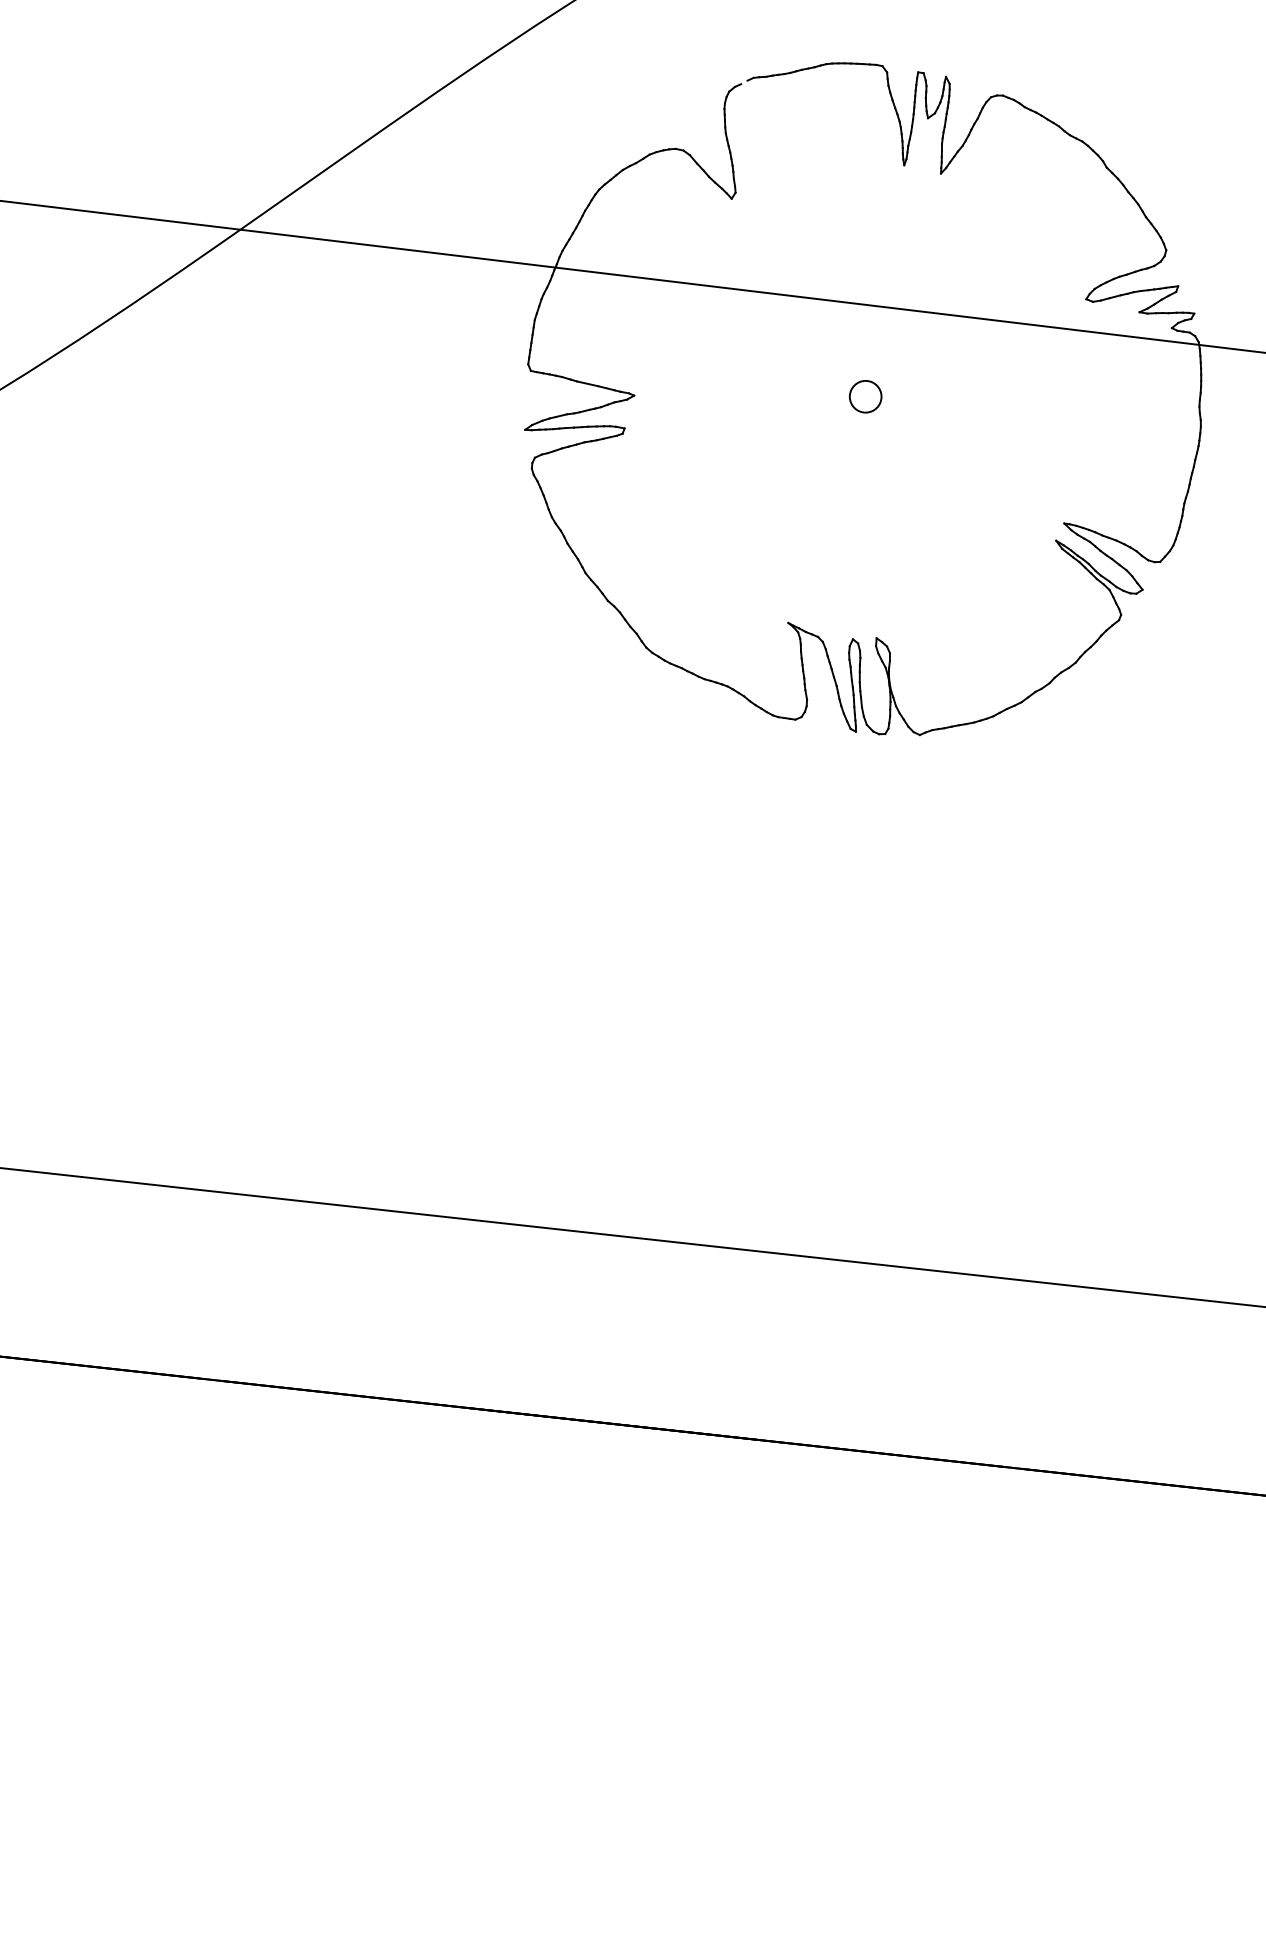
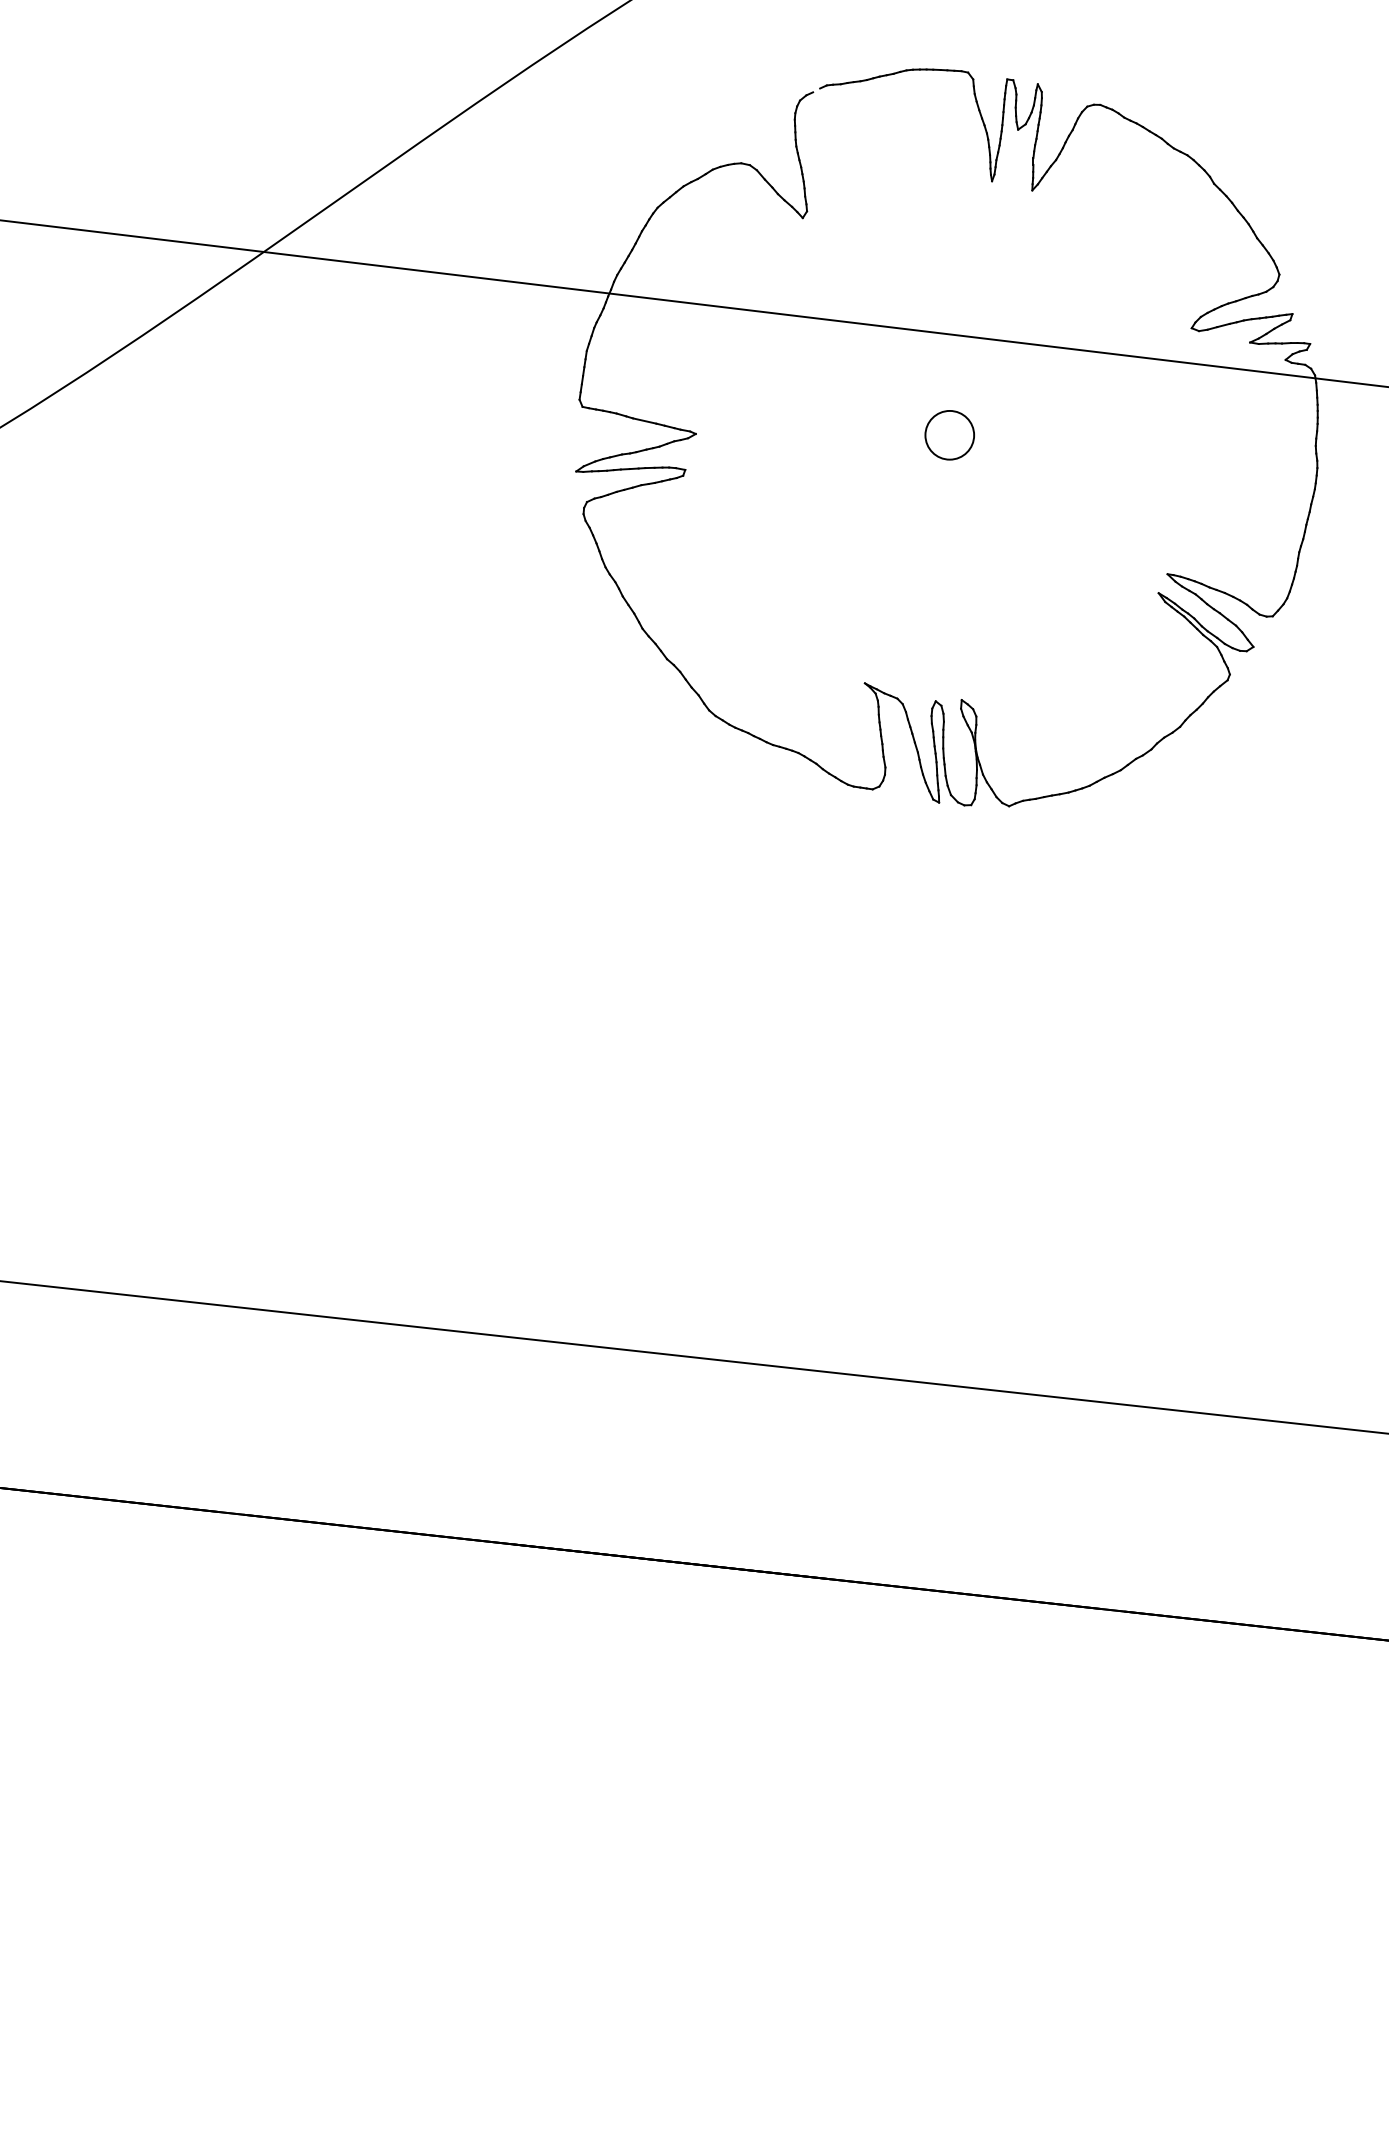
circle: (865, 396) -> (949, 434), size x1.4

